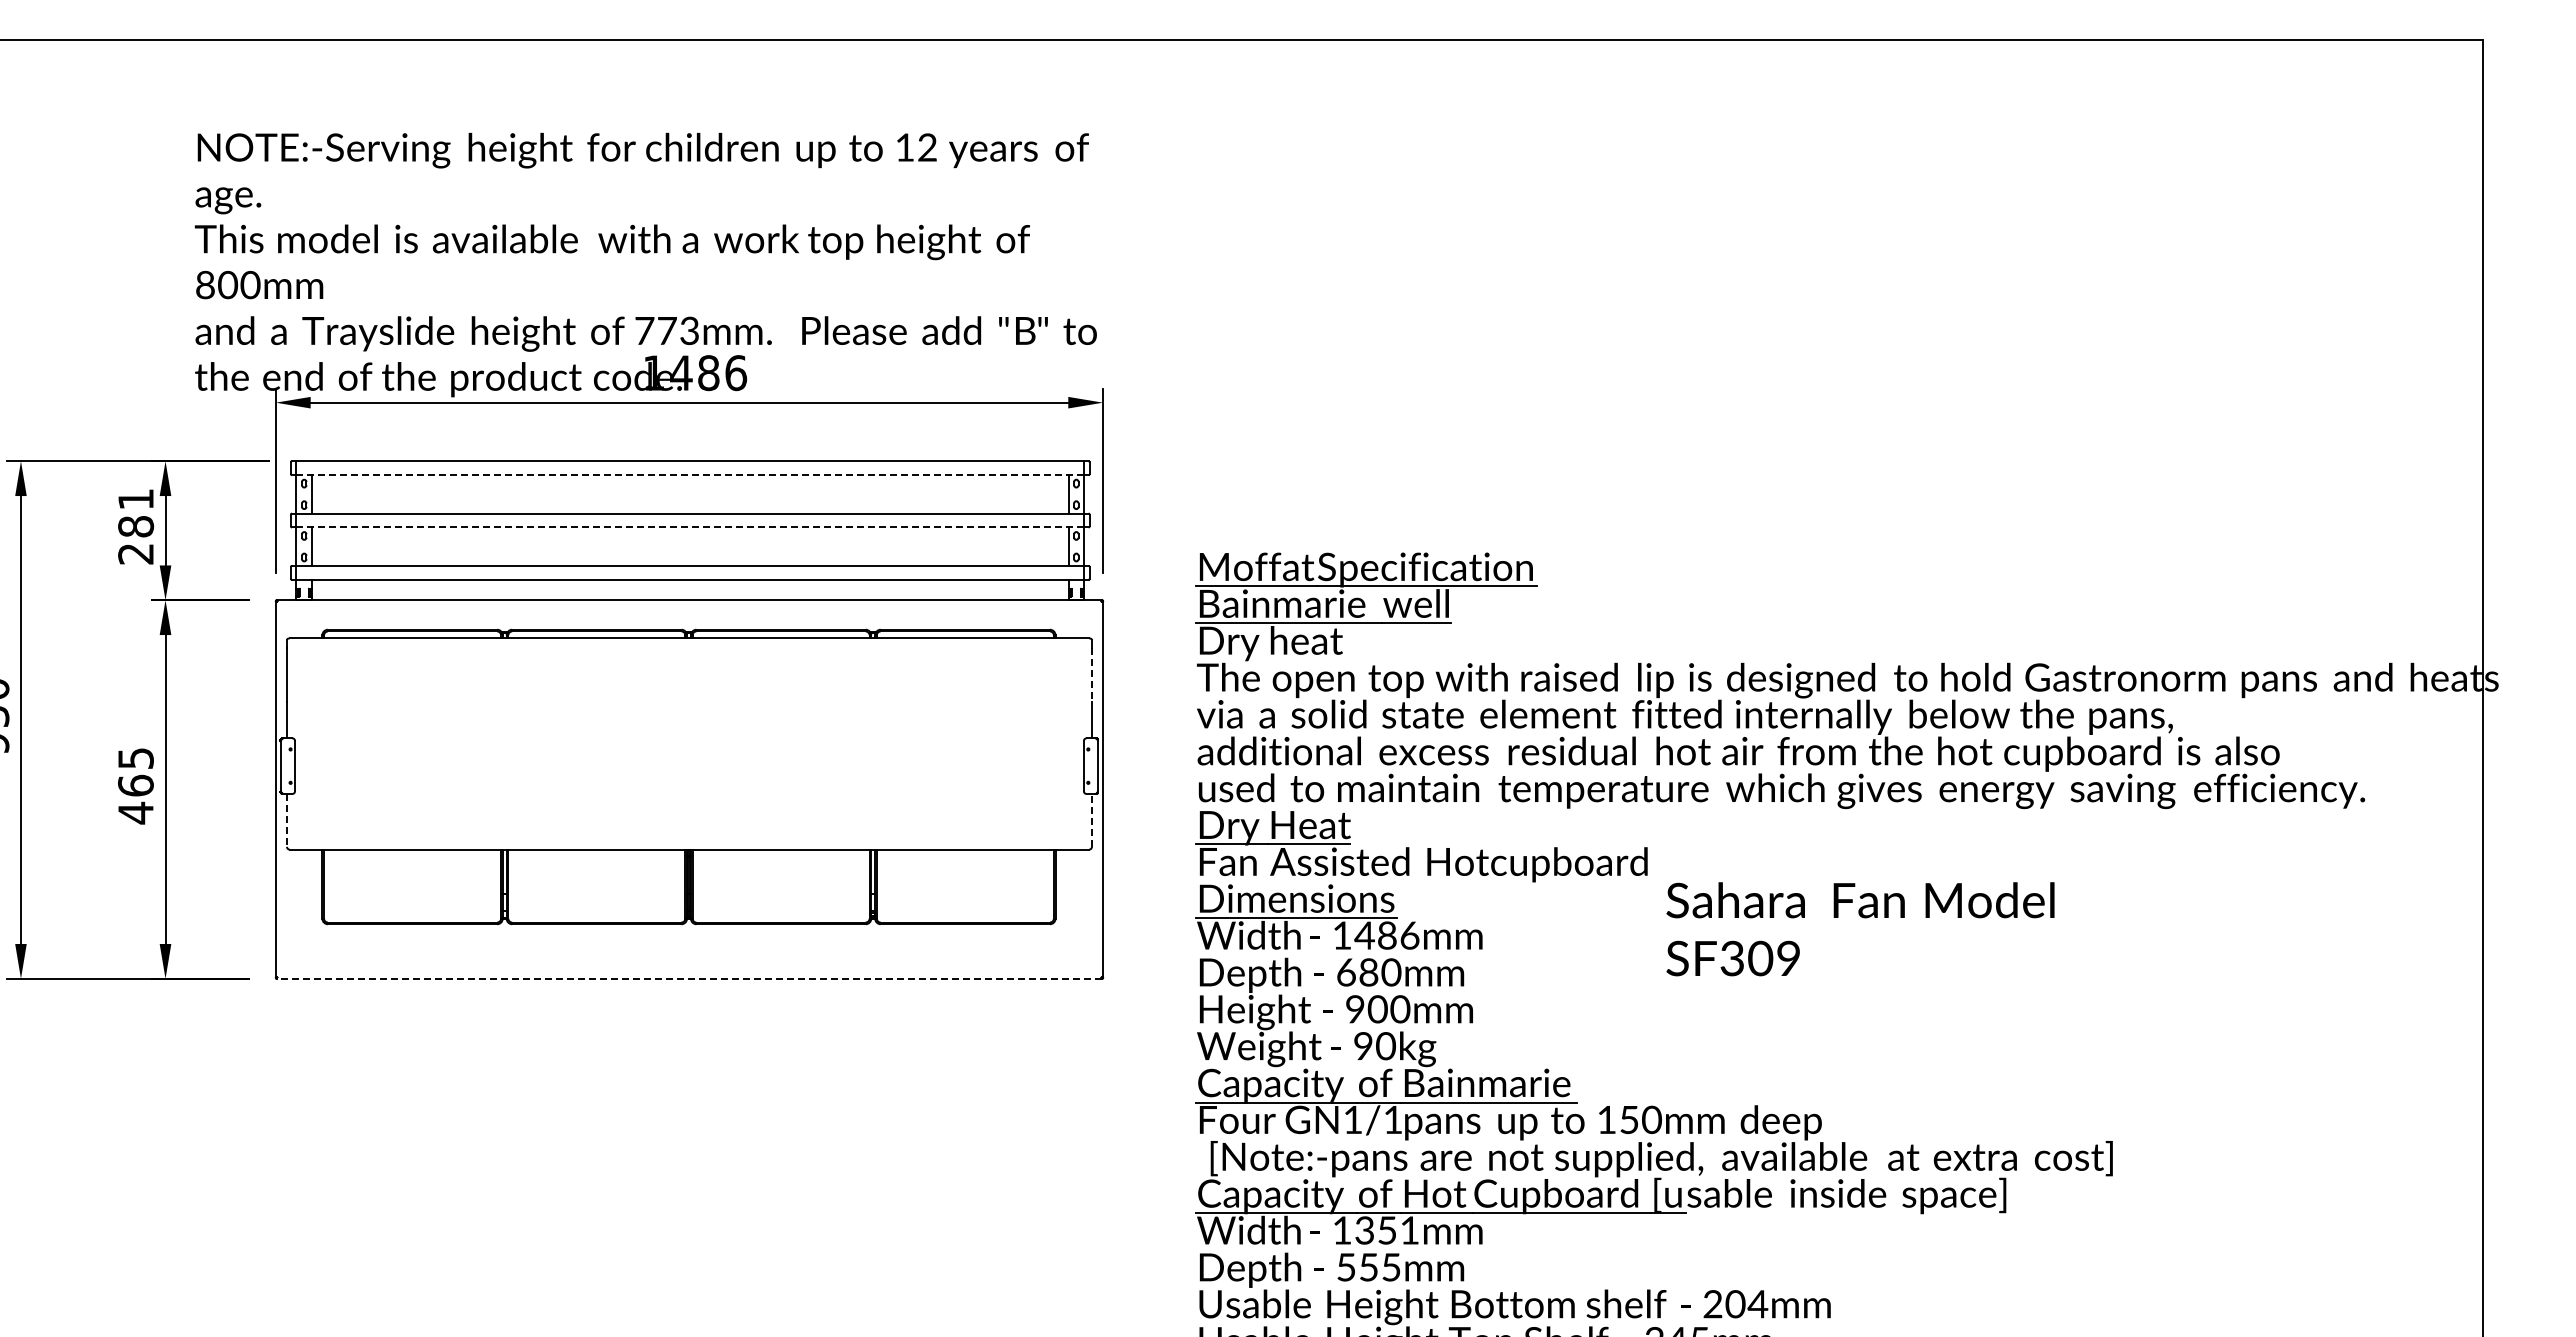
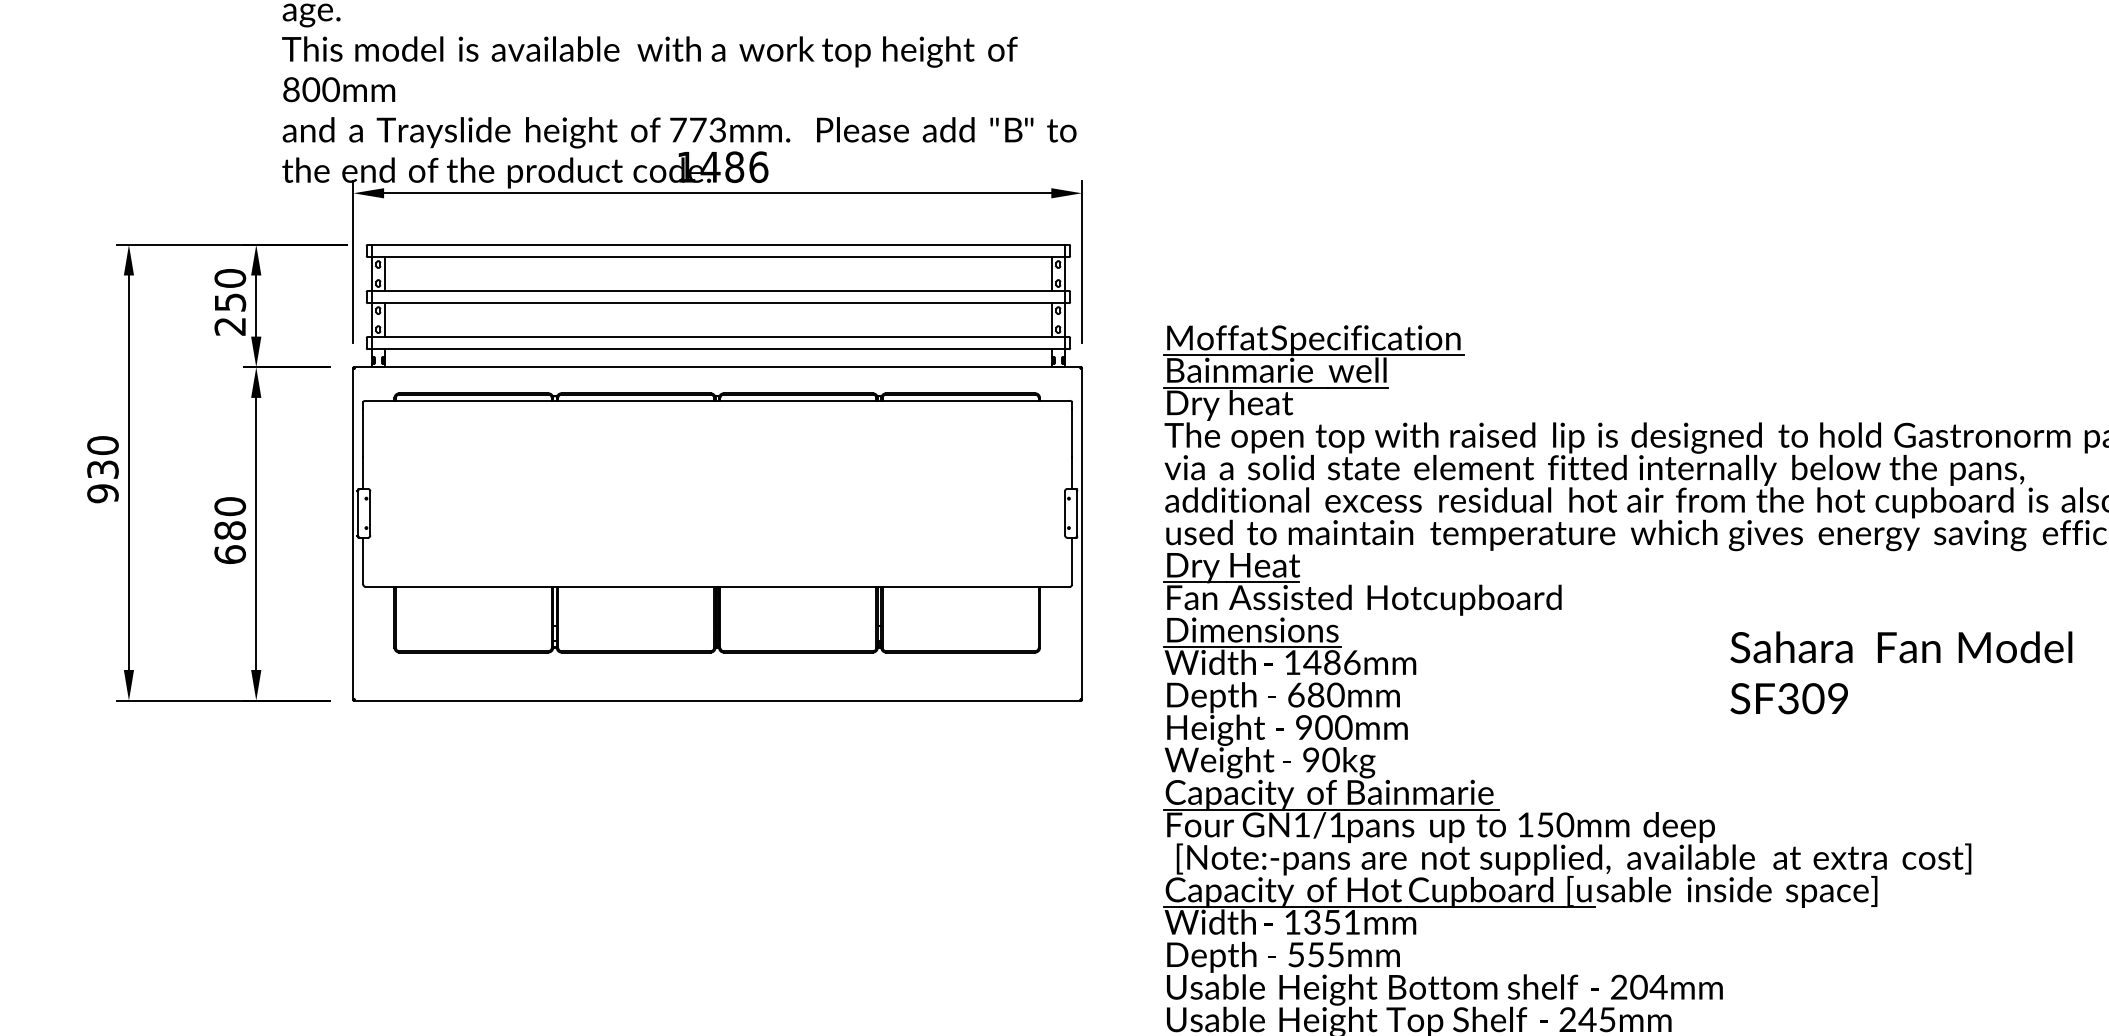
line: (690, 475) -> (718, 257), dashed -> solid
text: (136, 512) -> (230, 289), 281 -> 250
line: (690, 527) -> (718, 303), dashed -> solid
line: (1091, 675) -> (1071, 433), dashed -> solid
text: (135, 785) -> (229, 530), 465 -> 680
line: (1091, 819) -> (1071, 560), dashed -> solid
line: (287, 820) -> (363, 561), dashed -> solid
text: (1860, 929) -> (1901, 673), moved
line: (689, 978) -> (717, 700), dashed -> solid

